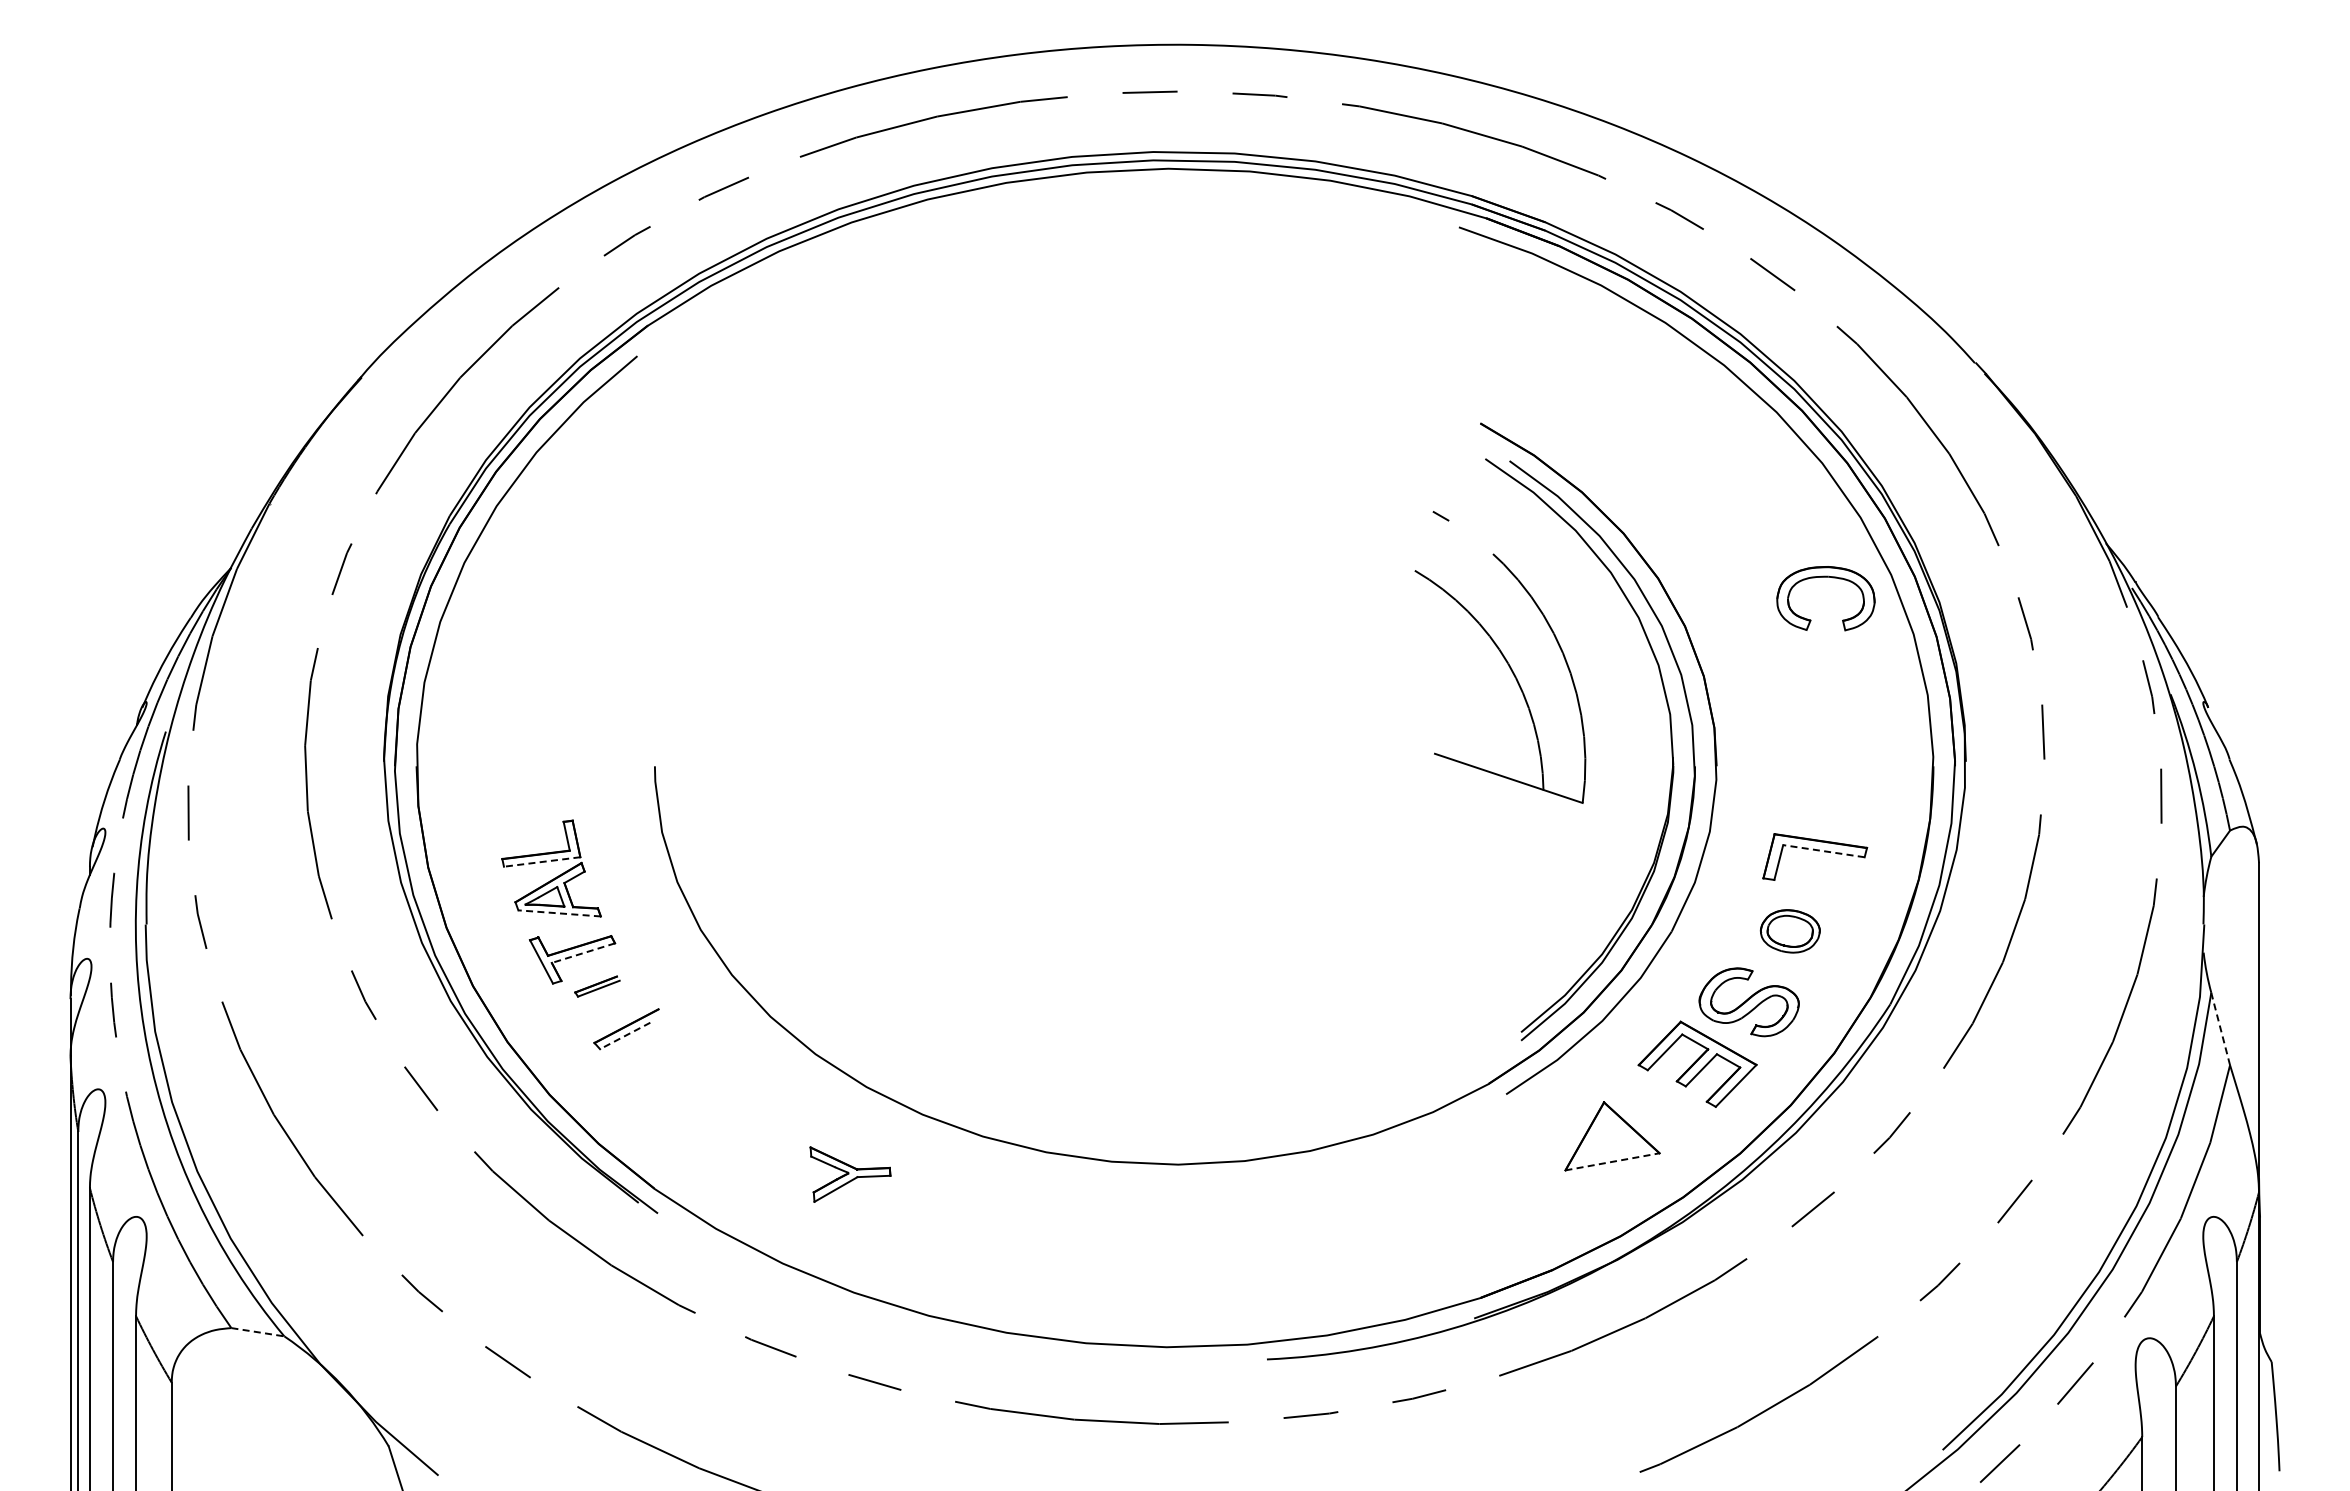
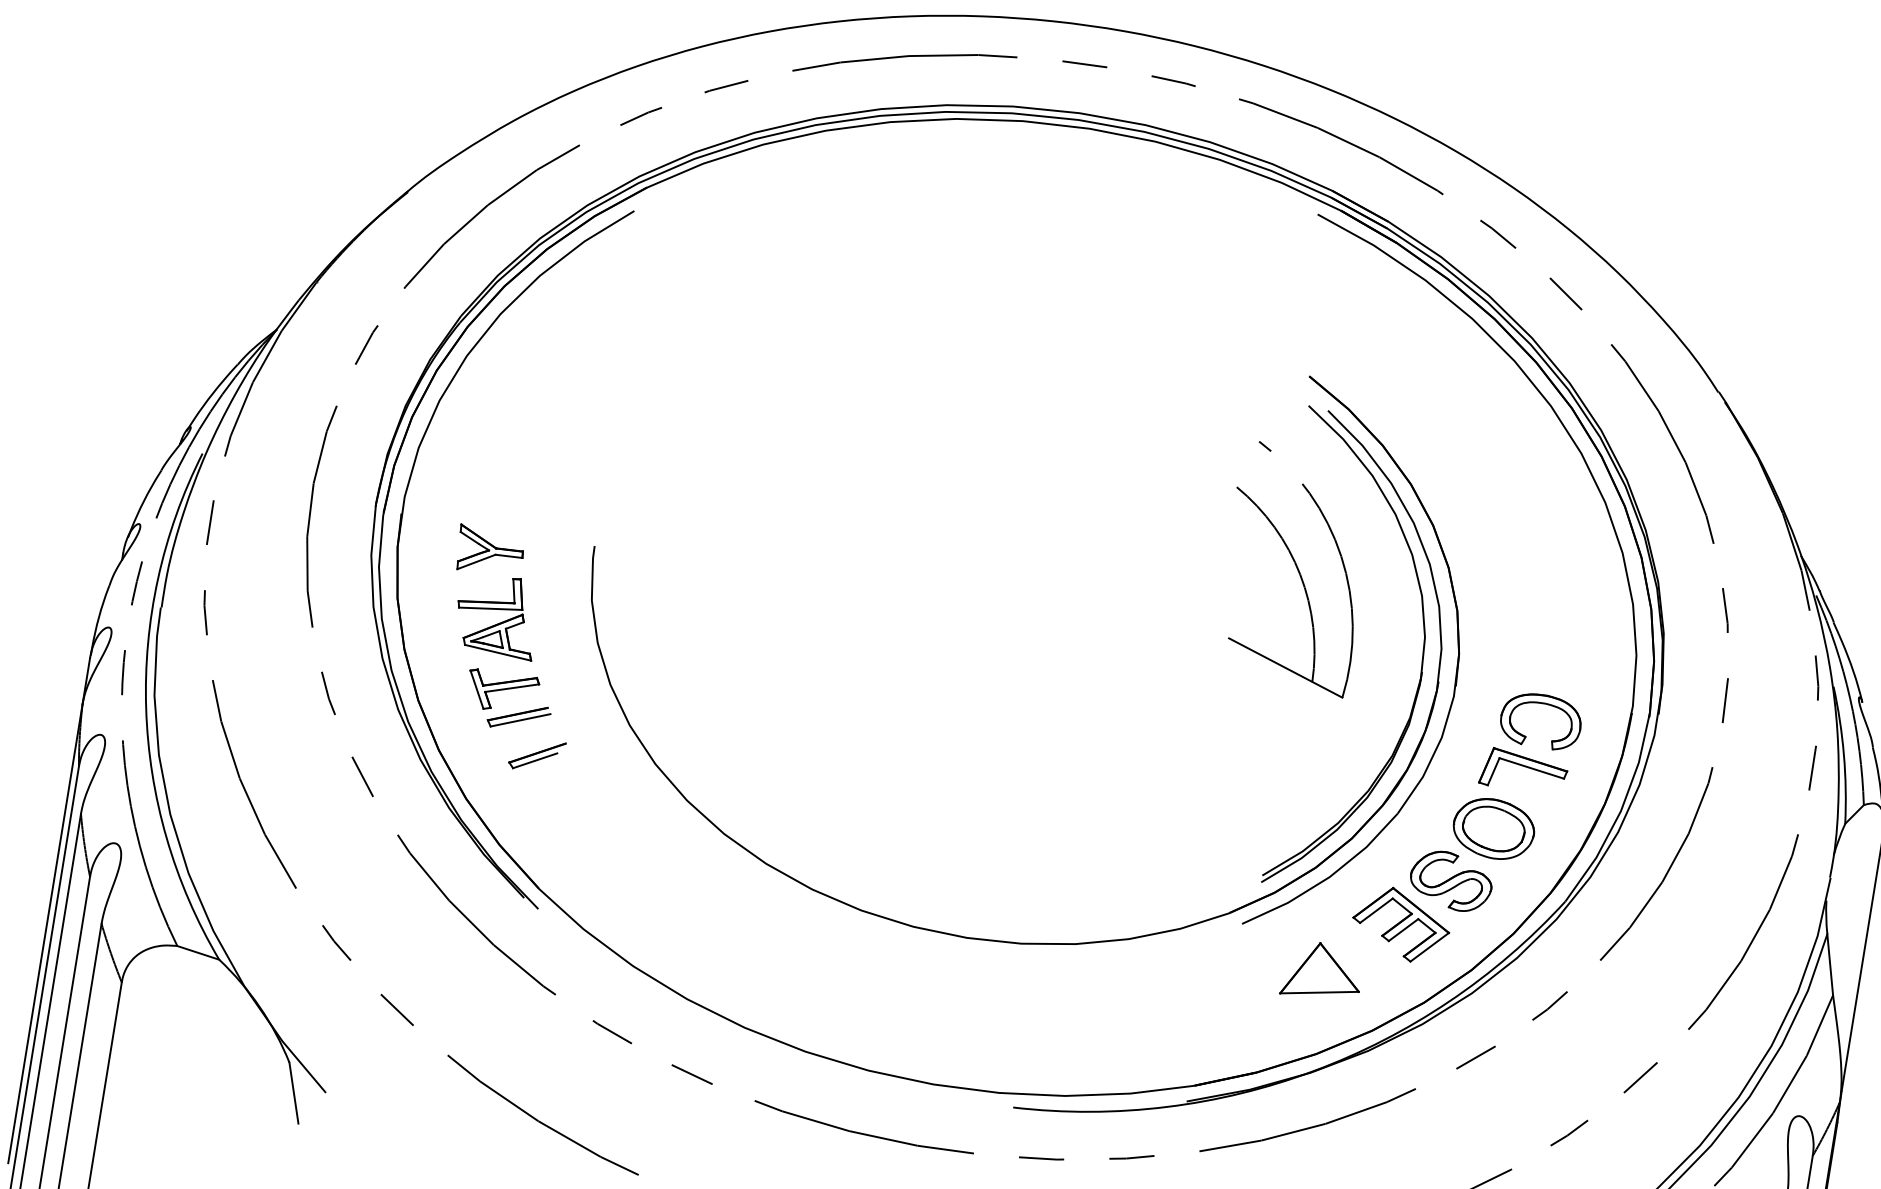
part: (1825, 577) -> (1543, 703), moved
line: (1823, 851) -> (1531, 768), dashed -> solid
line: (541, 862) -> (490, 609), dashed -> solid
line: (559, 913) -> (497, 652), dashed -> solid
part: (1790, 931) -> (1494, 829), size x1.67
line: (583, 953) -> (512, 688), dashed -> solid
part: (597, 986) -> (519, 717), size x1.67
line: (2220, 1028) -> (1830, 964), dashed -> solid
line: (624, 1036) -> (534, 761), dashed -> solid
line: (1612, 1161) -> (1319, 992), dashed -> solid
part: (850, 1174) -> (490, 551), moved
line: (257, 1332) -> (197, 953), dashed -> solid

